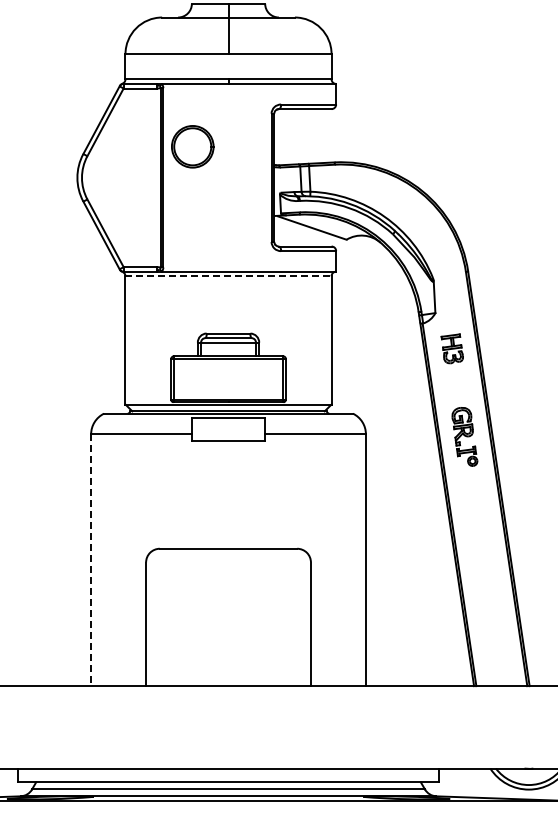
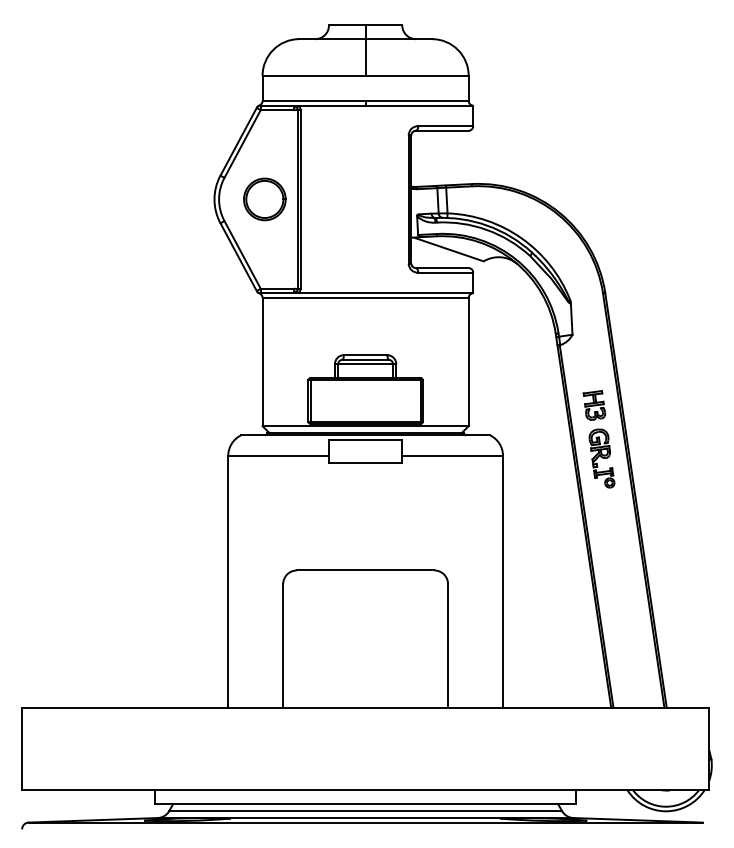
part: (192, 146) -> (264, 199), moved
line: (229, 275) -> (366, 297), dashed -> solid
part: (452, 348) -> (594, 405), moved
line: (91, 559) -> (228, 581), dashed -> solid

